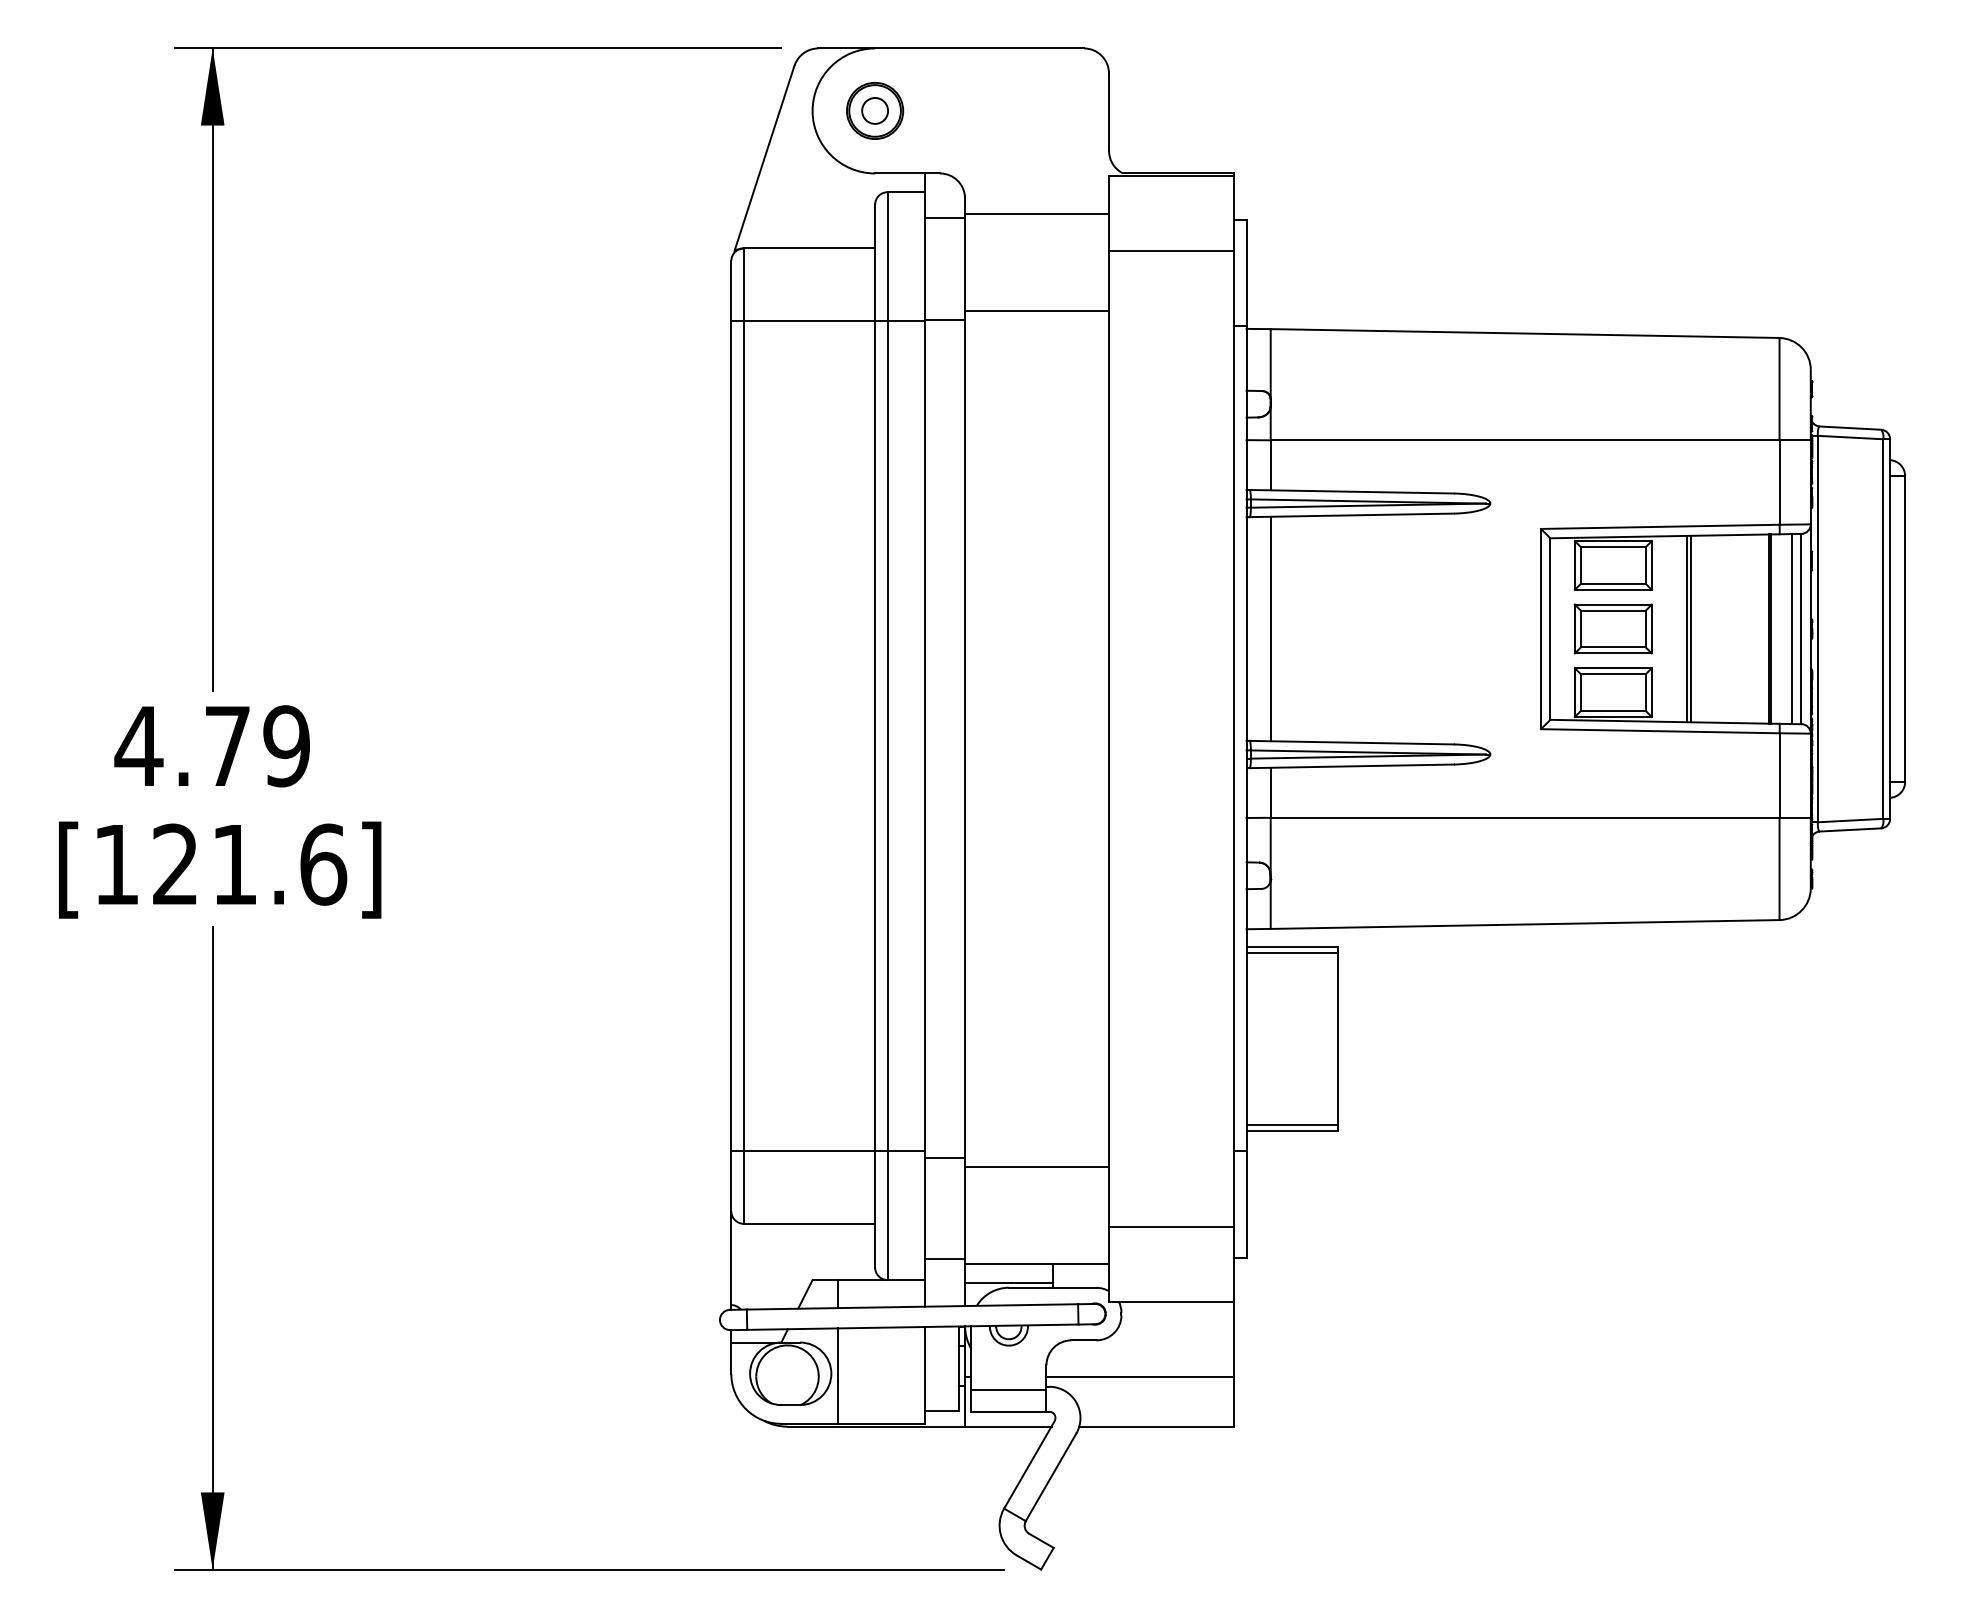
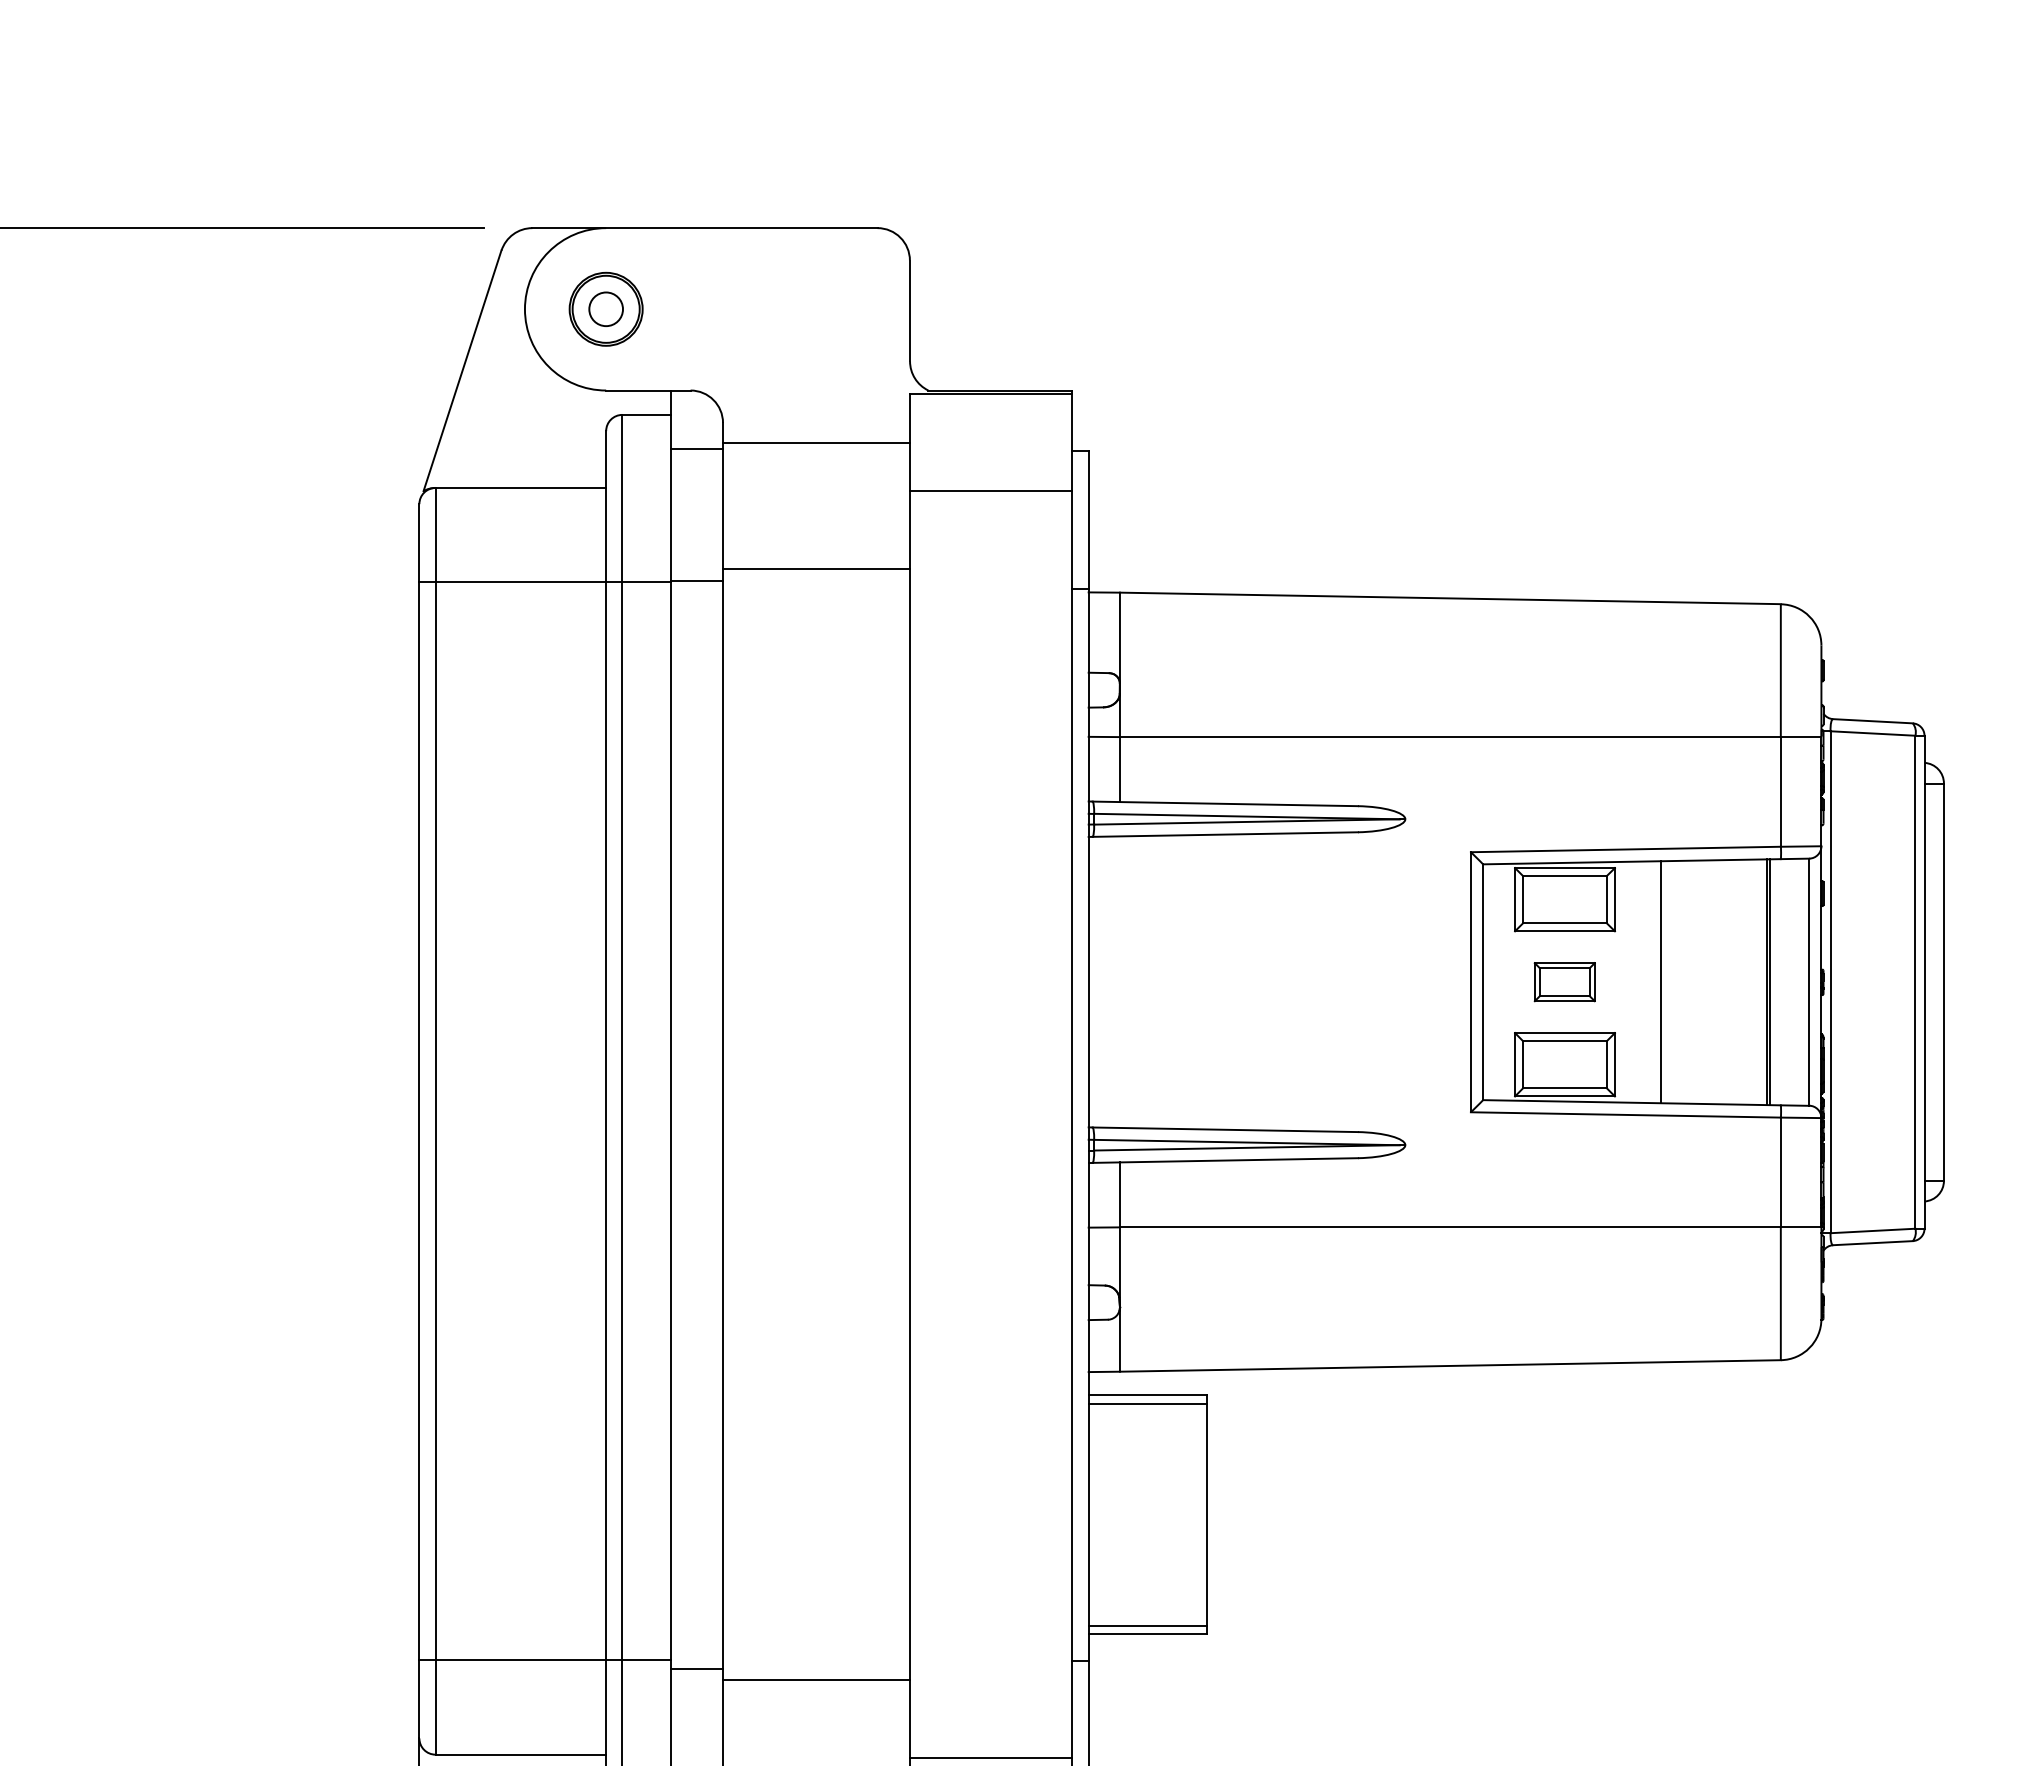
line: (1270, 628) -> (1119, 981), removed
part: (1612, 628) -> (1563, 981), size x0.6
line: (1691, 628) -> (1666, 981), removed
line: (1791, 629) -> (1796, 982), removed

